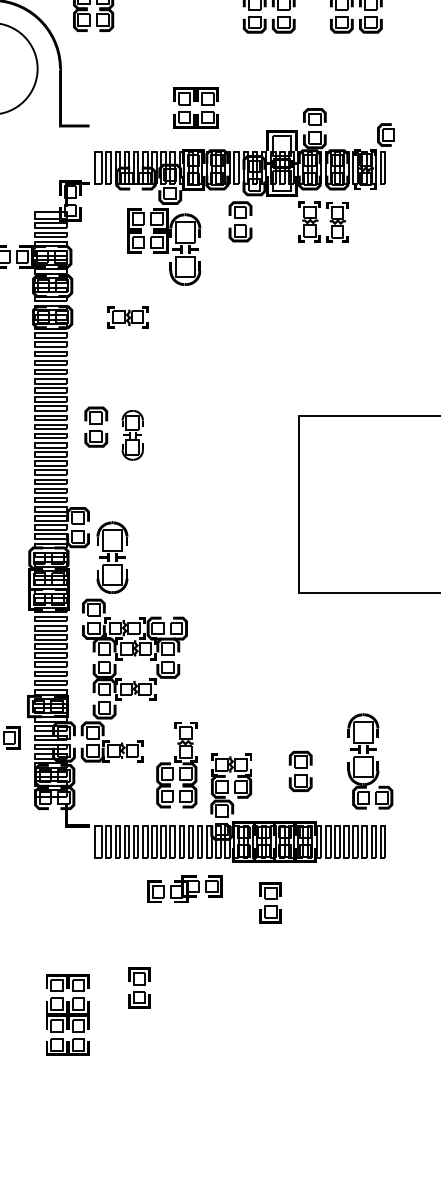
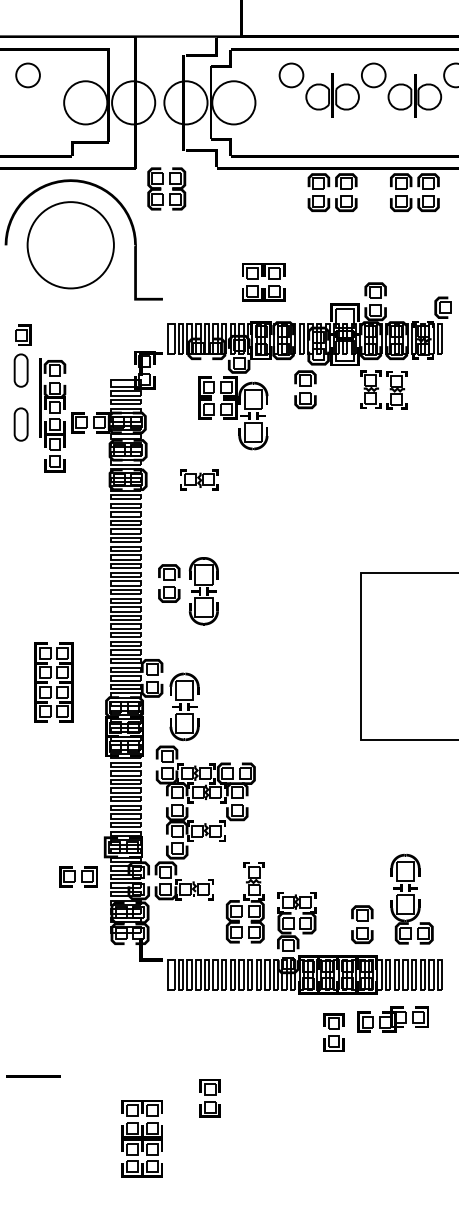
part: (132, 435) -> (203, 591), size x1.43
part: (369, 761) -> (411, 899), moved
part: (300, 771) -> (362, 924), moved
part: (184, 888) -> (392, 1019), moved
part: (138, 988) -> (209, 1098), moved

